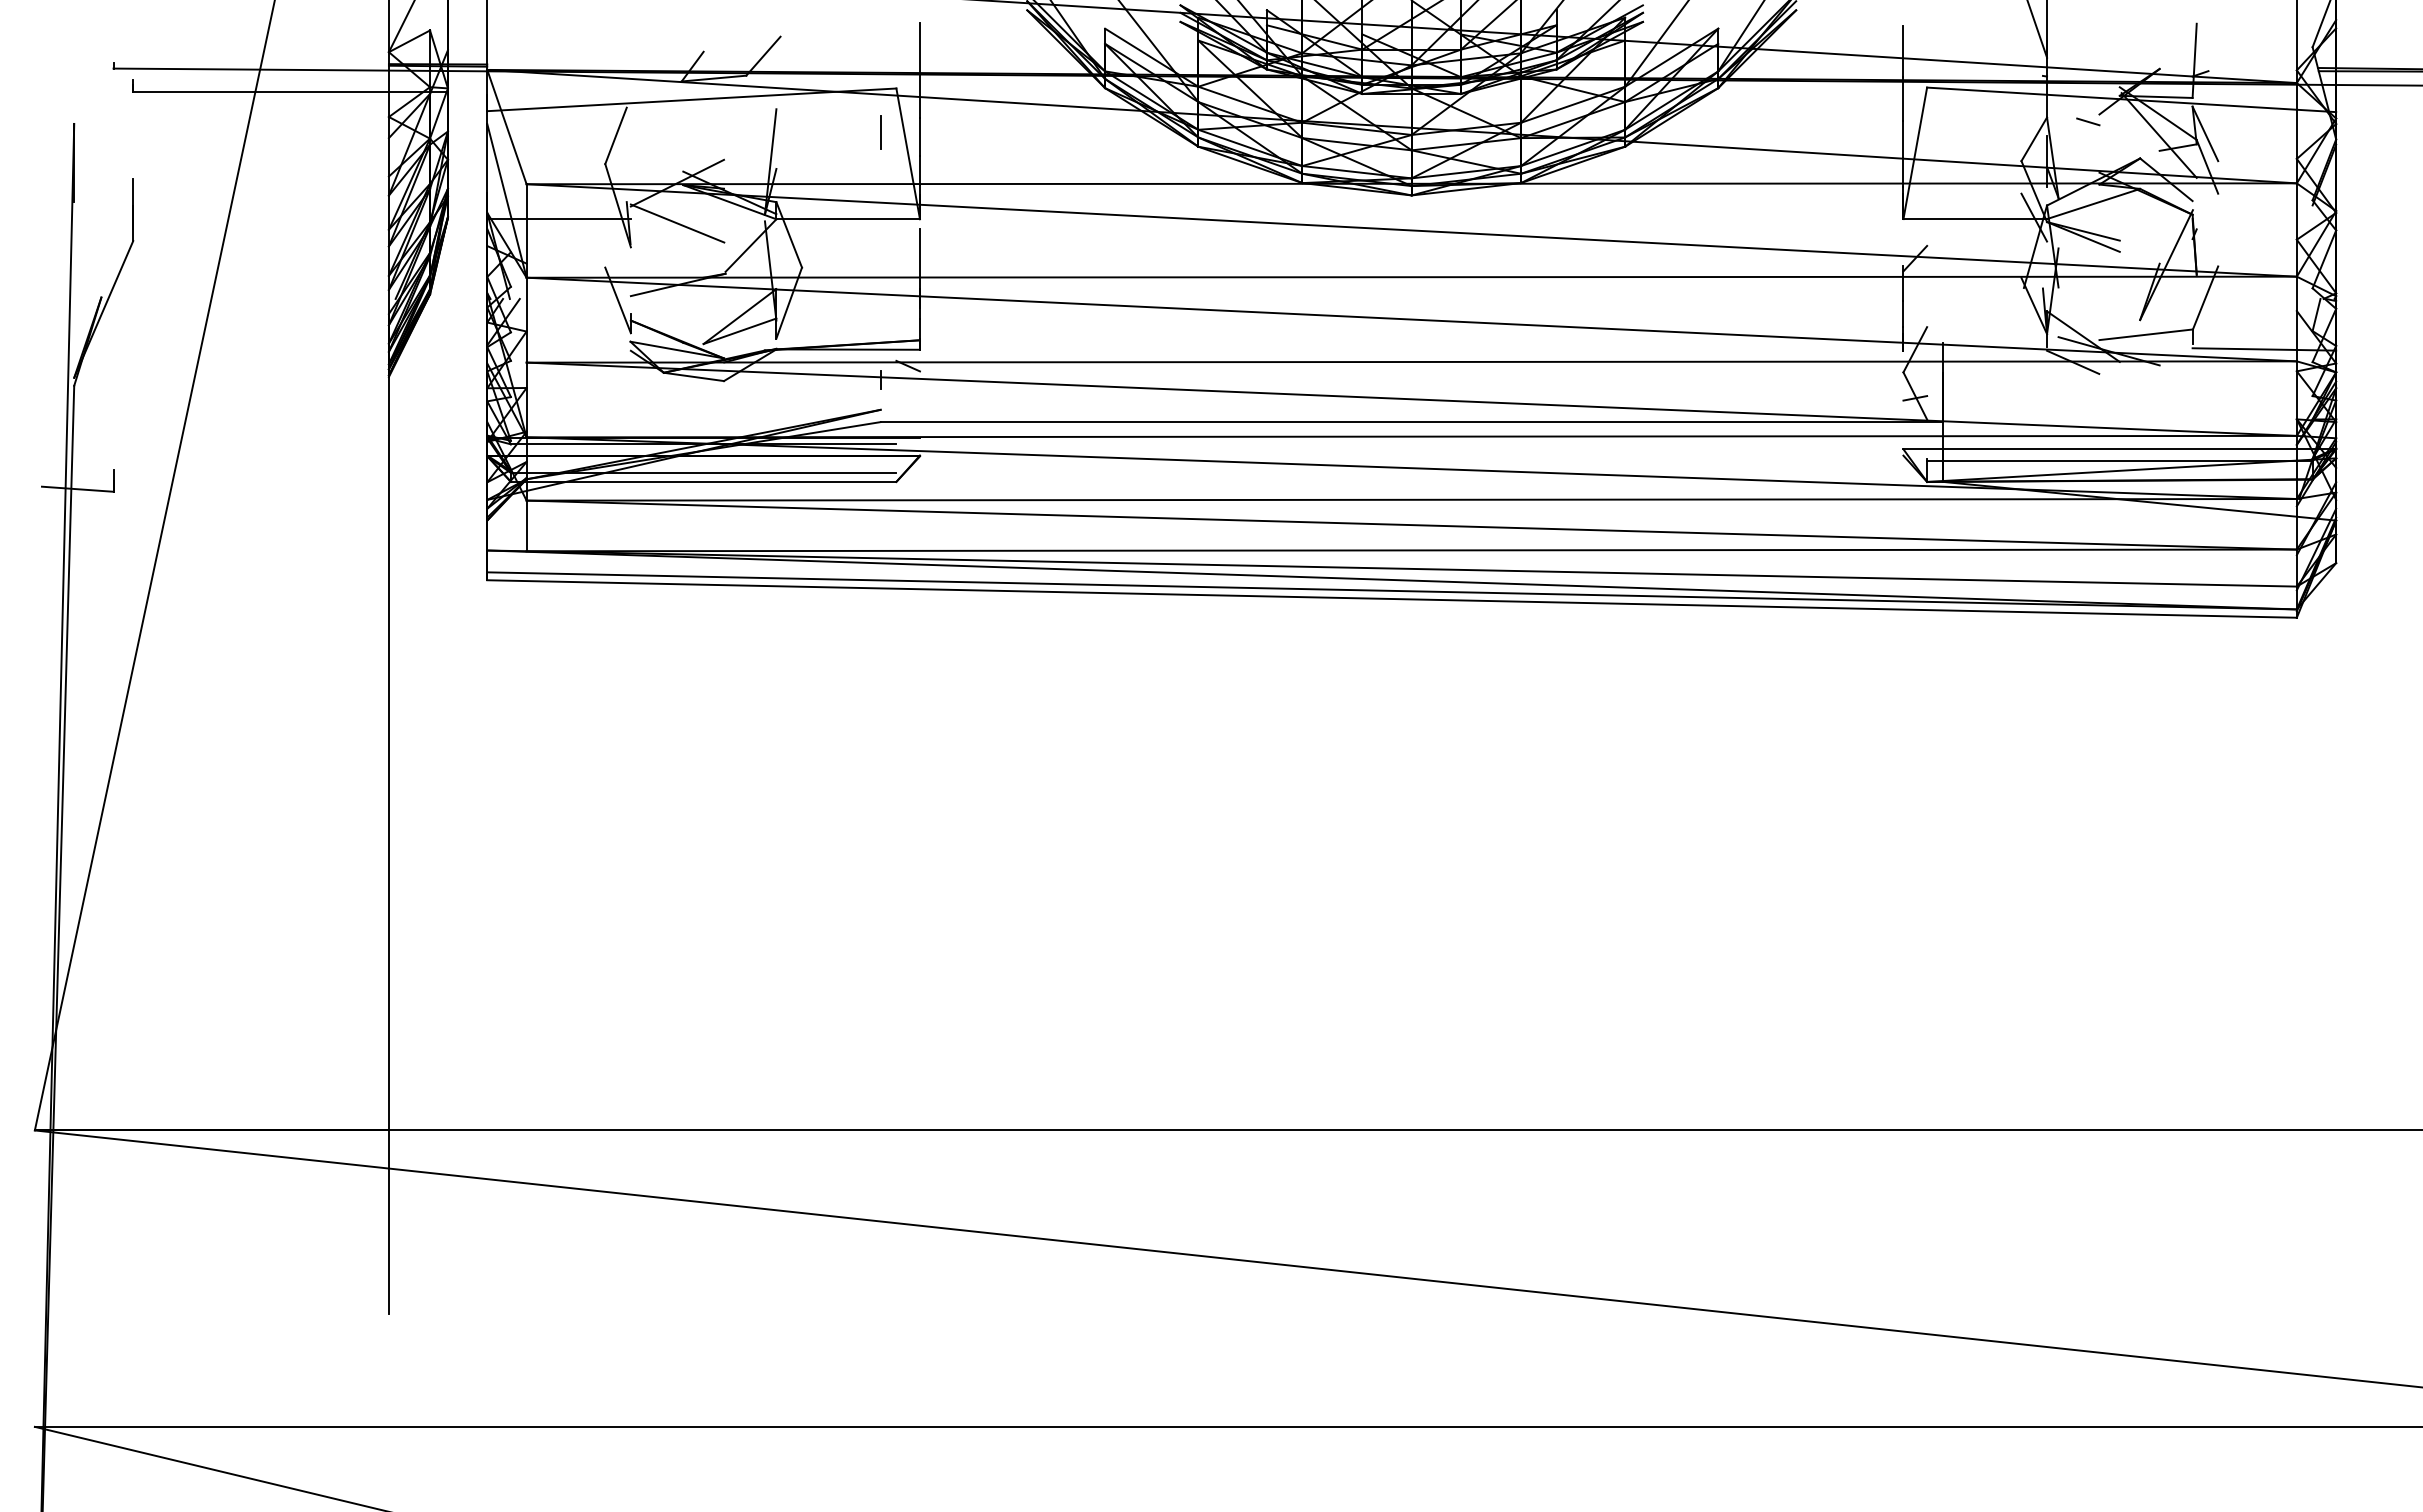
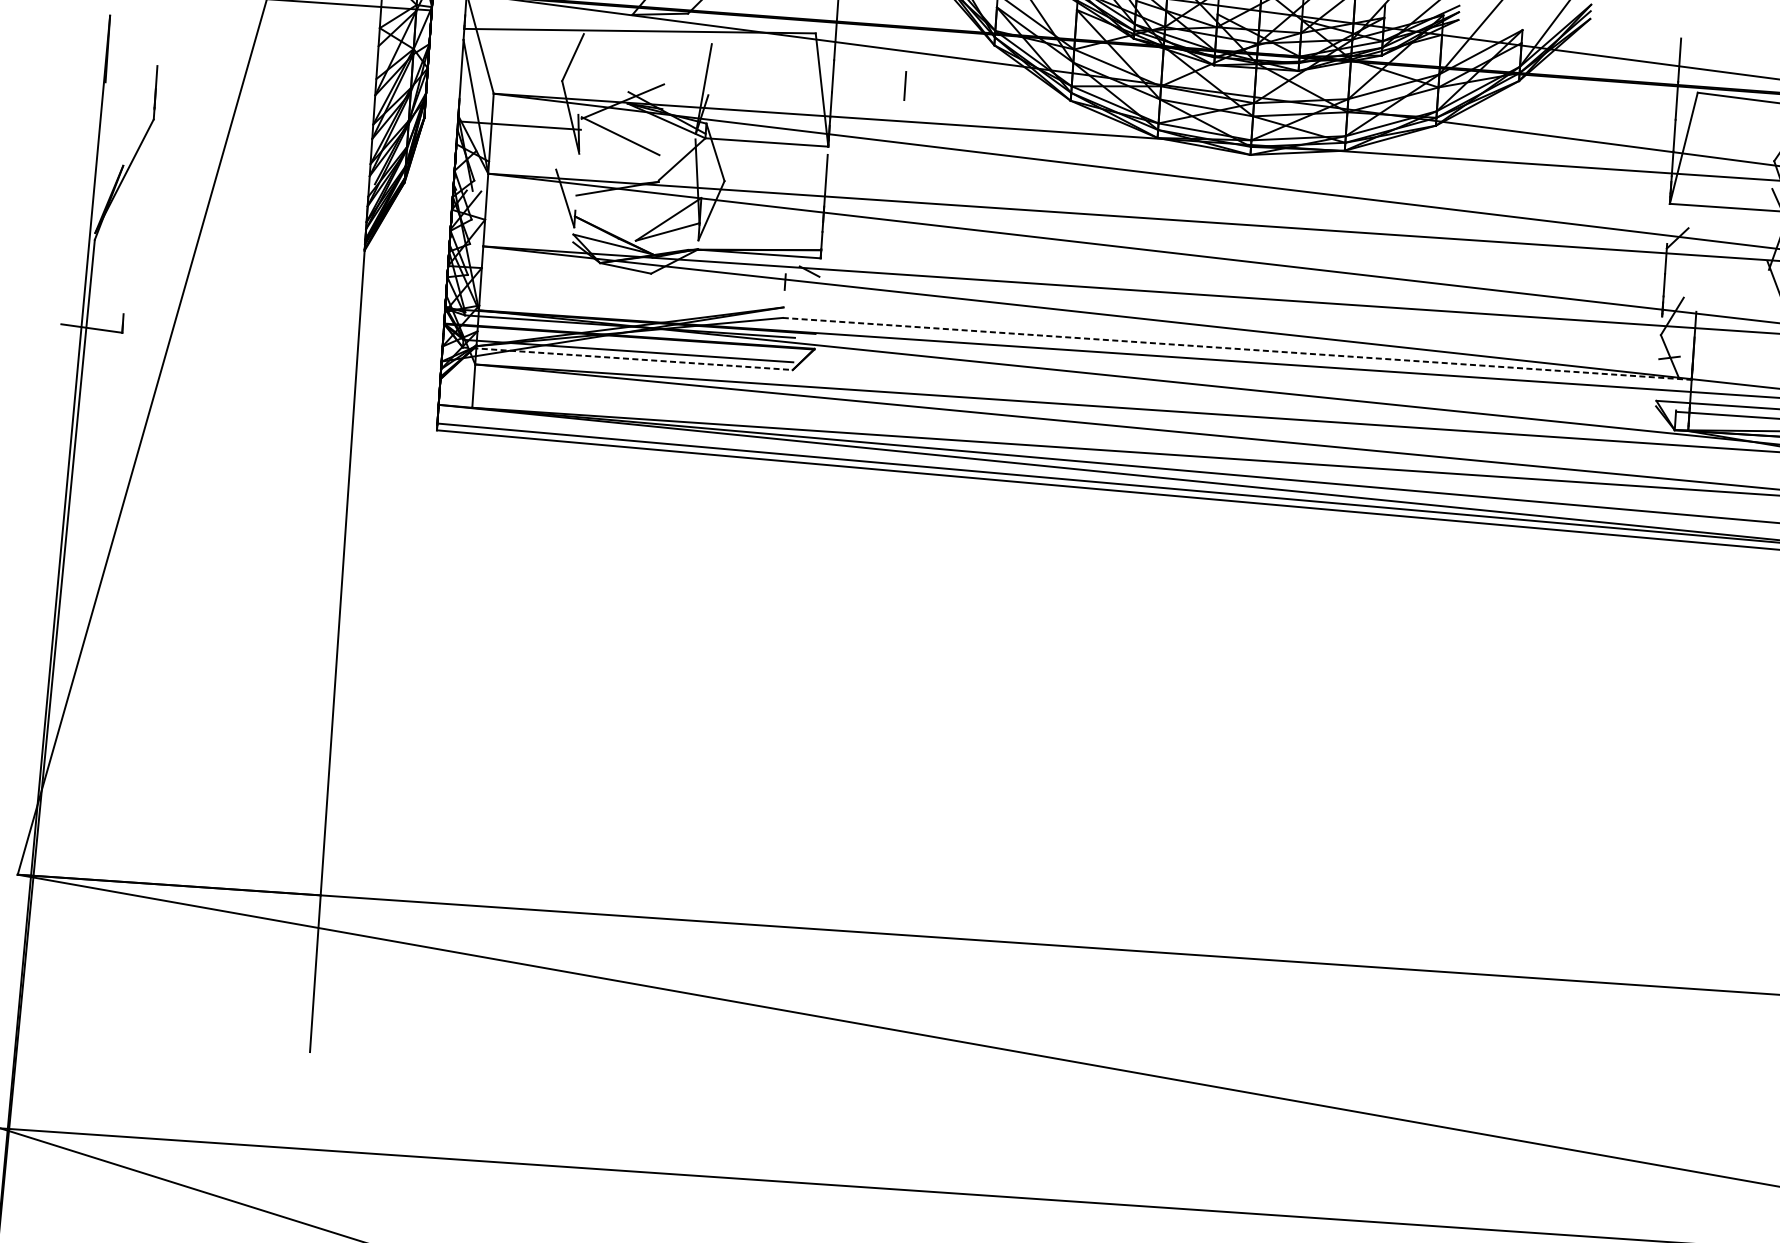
line: (880, 132) -> (905, 85), moved
line: (1412, 422) -> (1237, 349), solid -> dashed
line: (703, 481) -> (627, 358), solid -> dashed

